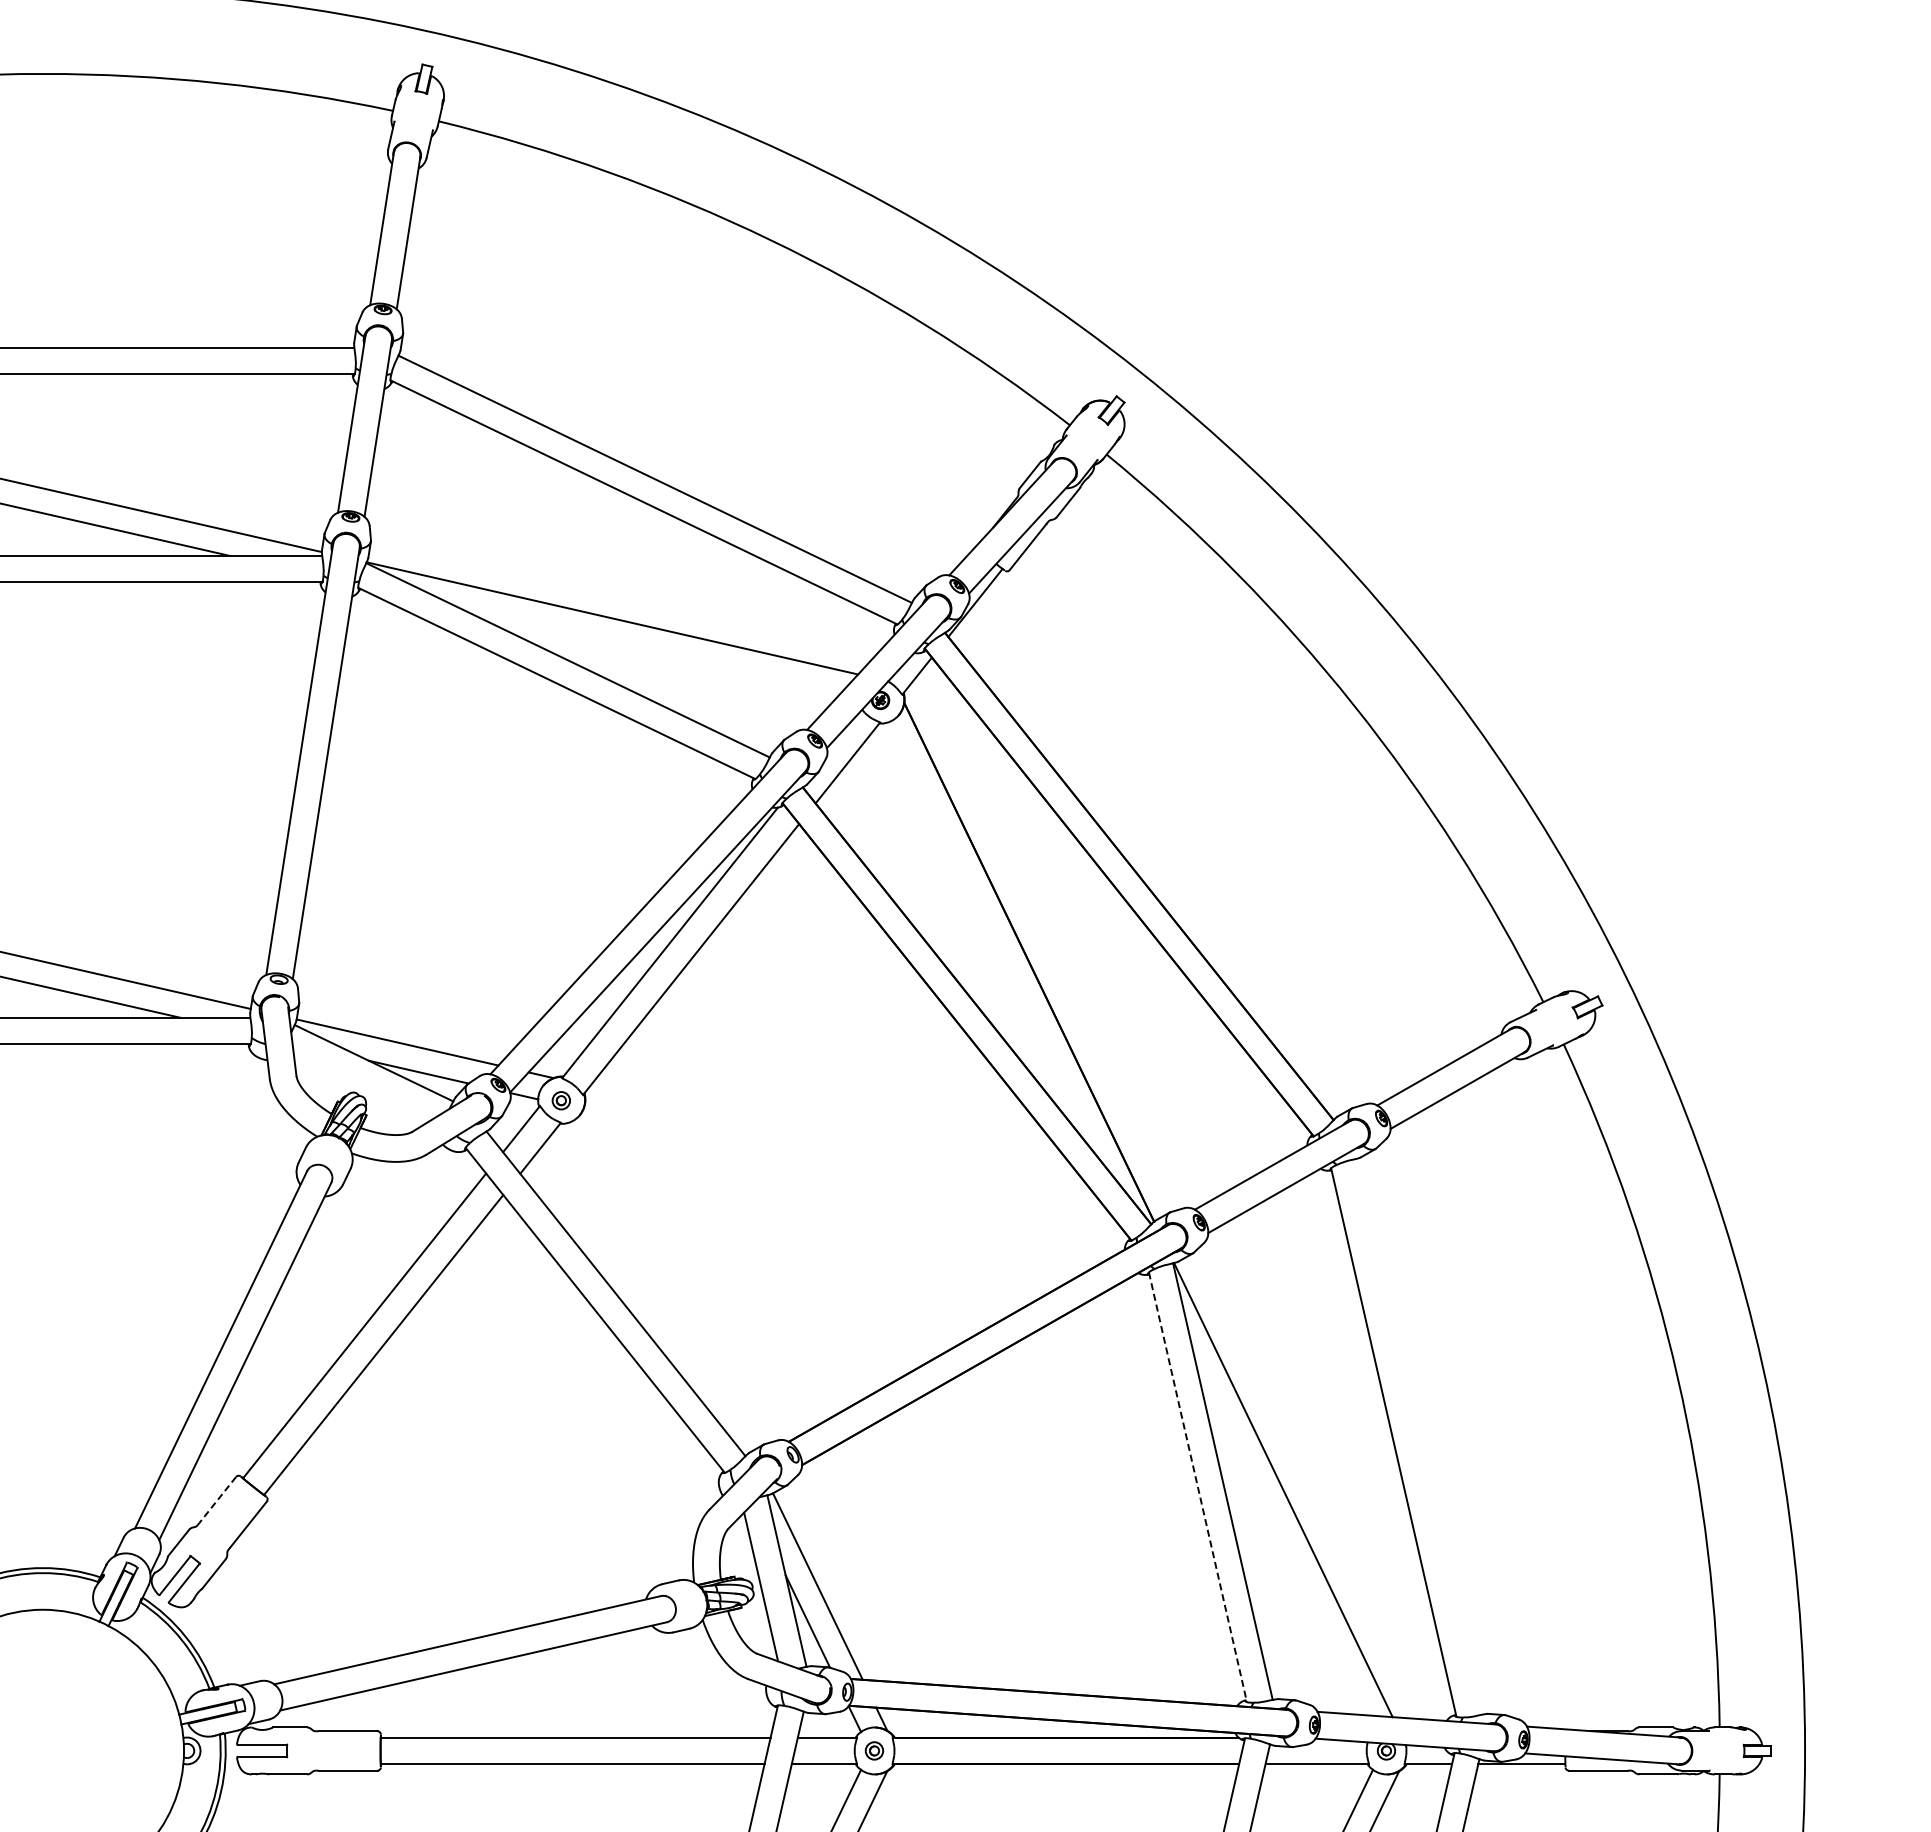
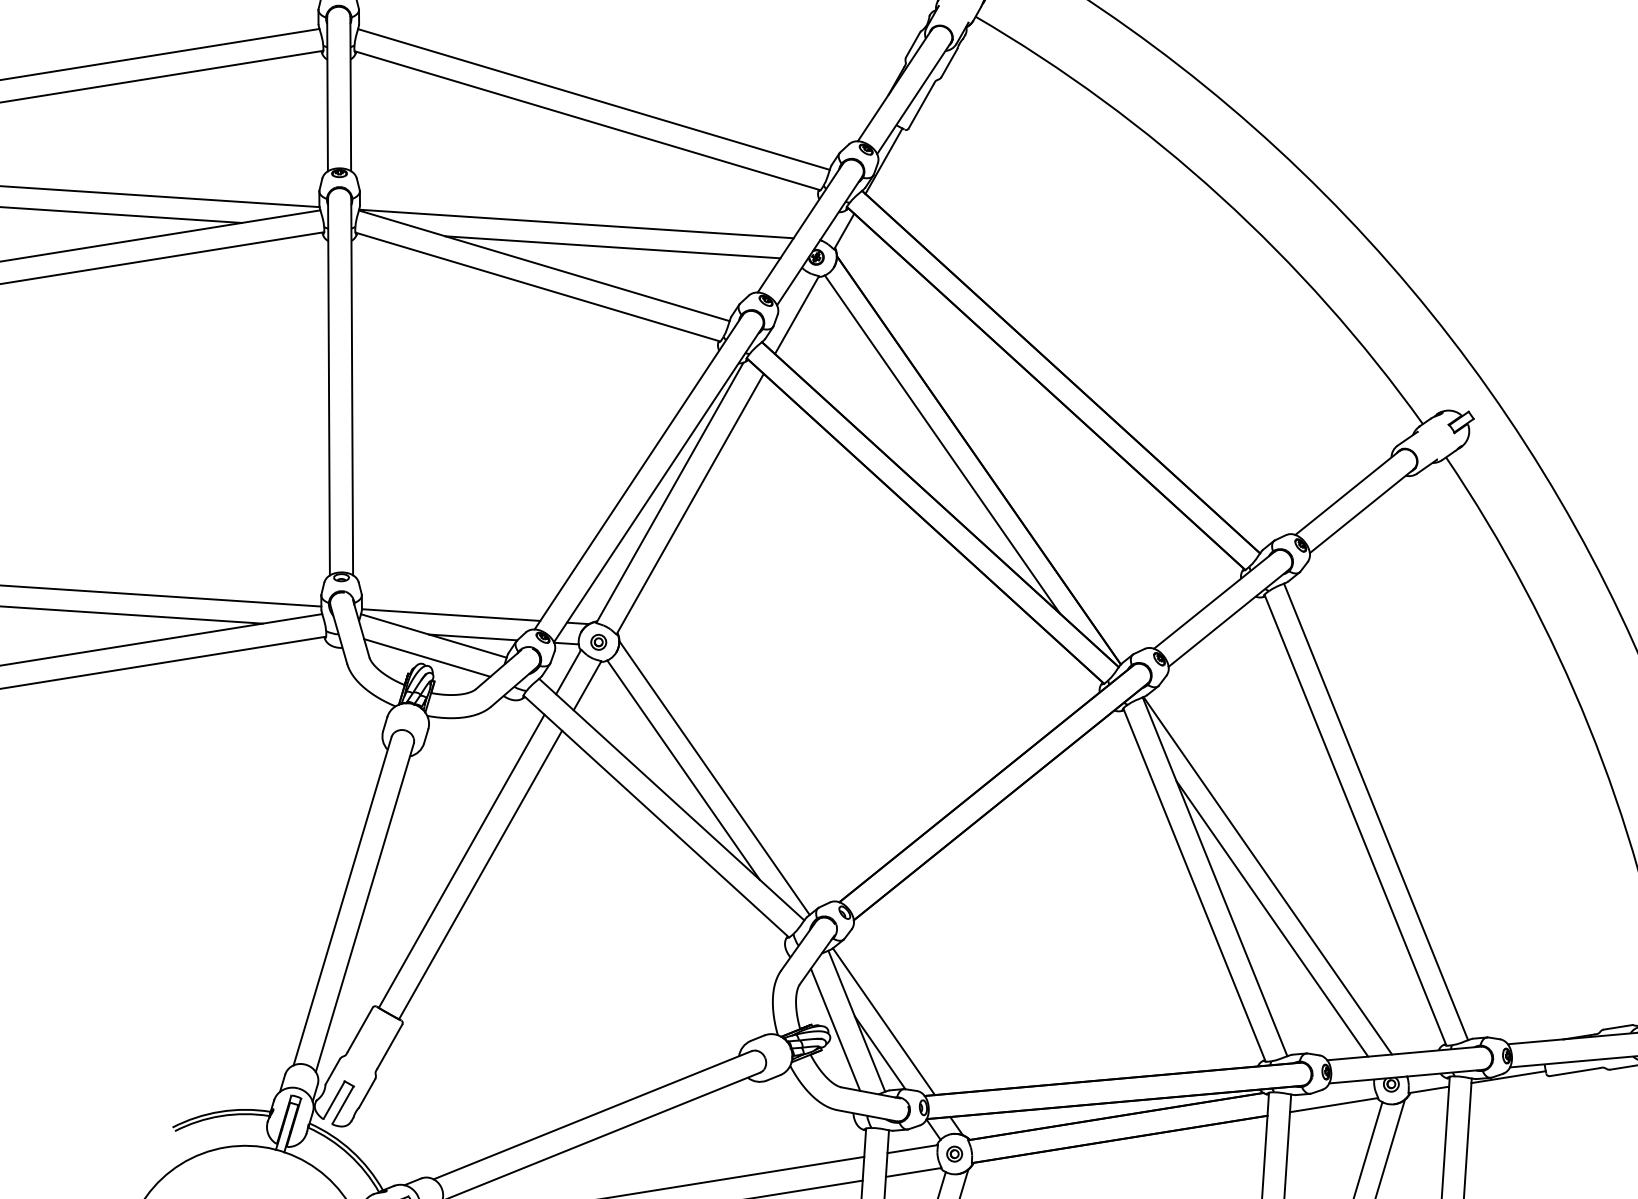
line: (649, 651) -> (612, 247), added
line: (989, 937) -> (941, 444), added
line: (362, 1087) -> (427, 658), added
line: (634, 1261) -> (683, 769), added
line: (668, 1276) -> (714, 777), added
line: (1418, 1436) -> (1375, 811), added
line: (1198, 1487) -> (1195, 885), dashed -> solid
line: (217, 1500) -> (360, 1030), dashed -> solid
line: (1280, 1540) -> (1272, 919), added

